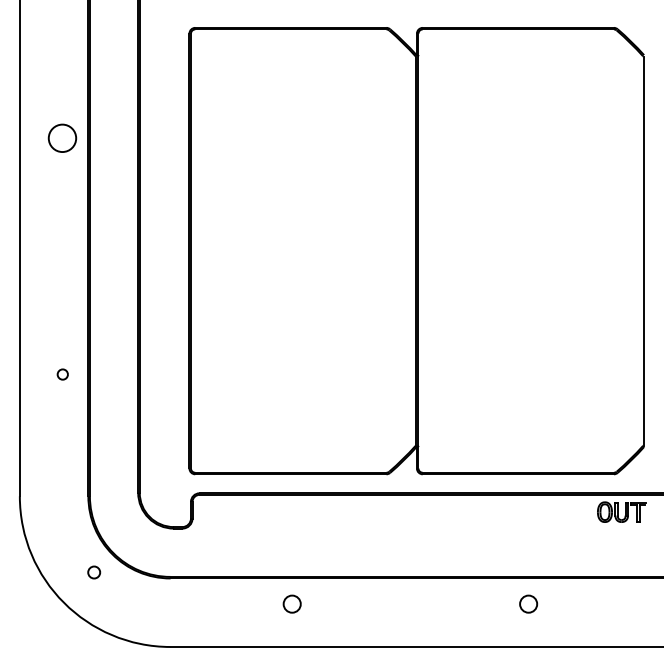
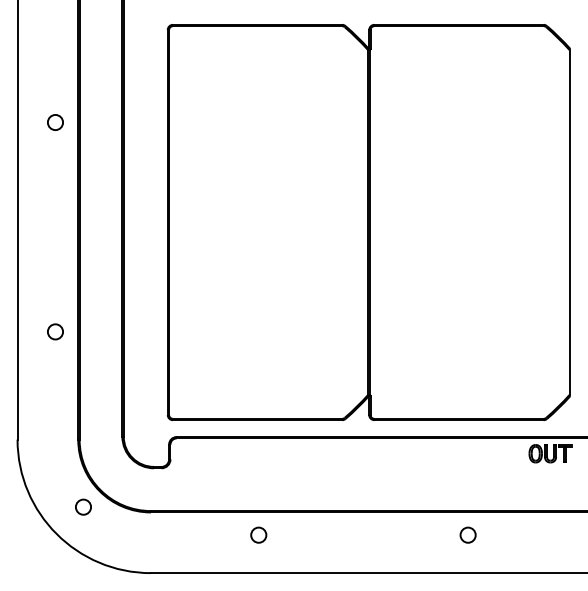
circle: (62, 137) -> (55, 121), size x0.62
circle: (62, 374) -> (55, 331), size x1.67
circle: (93, 572) -> (82, 507), size x1.43

